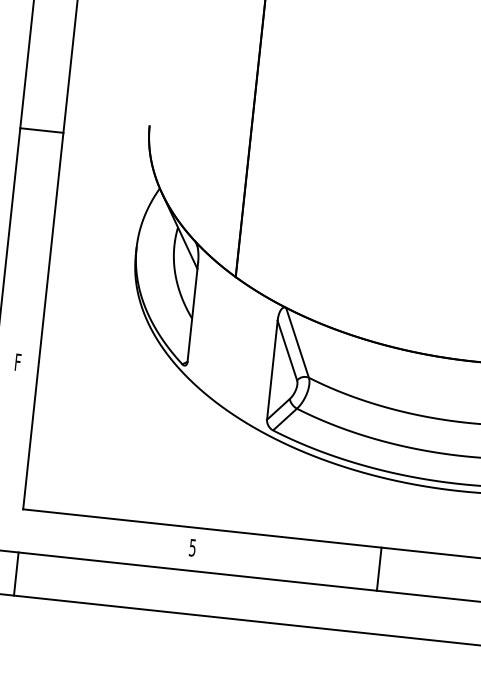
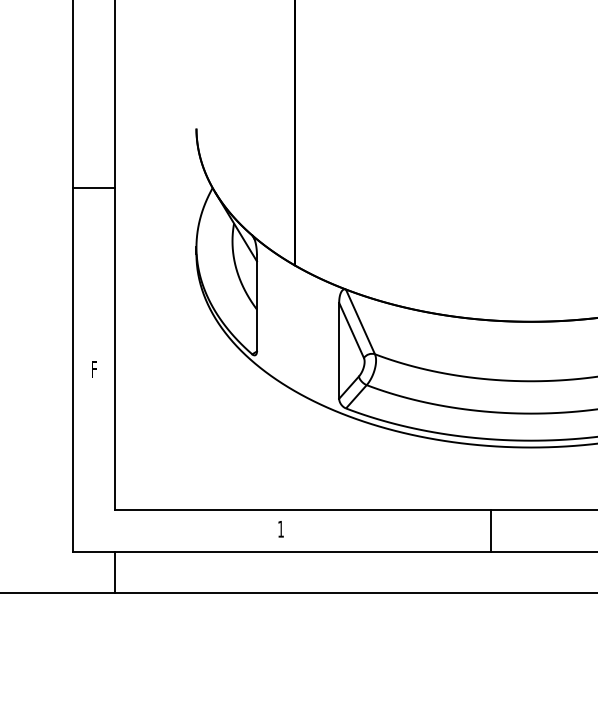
line: (41, 130) -> (93, 187), moved
text: (192, 548) -> (280, 529), 5 -> 1
line: (379, 569) -> (491, 530), moved

